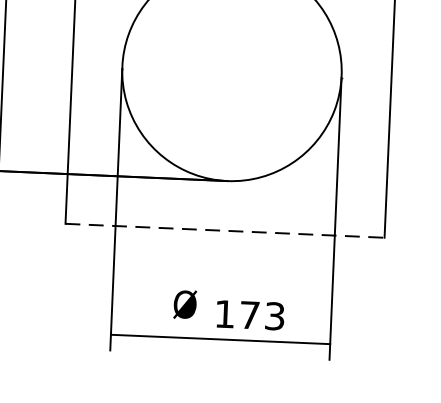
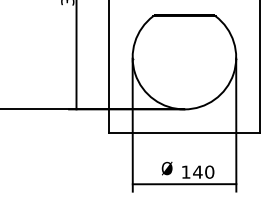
line: (225, 229) -> (184, 132), dashed -> solid
text: (261, 314) -> (203, 171), 173 -> 140

